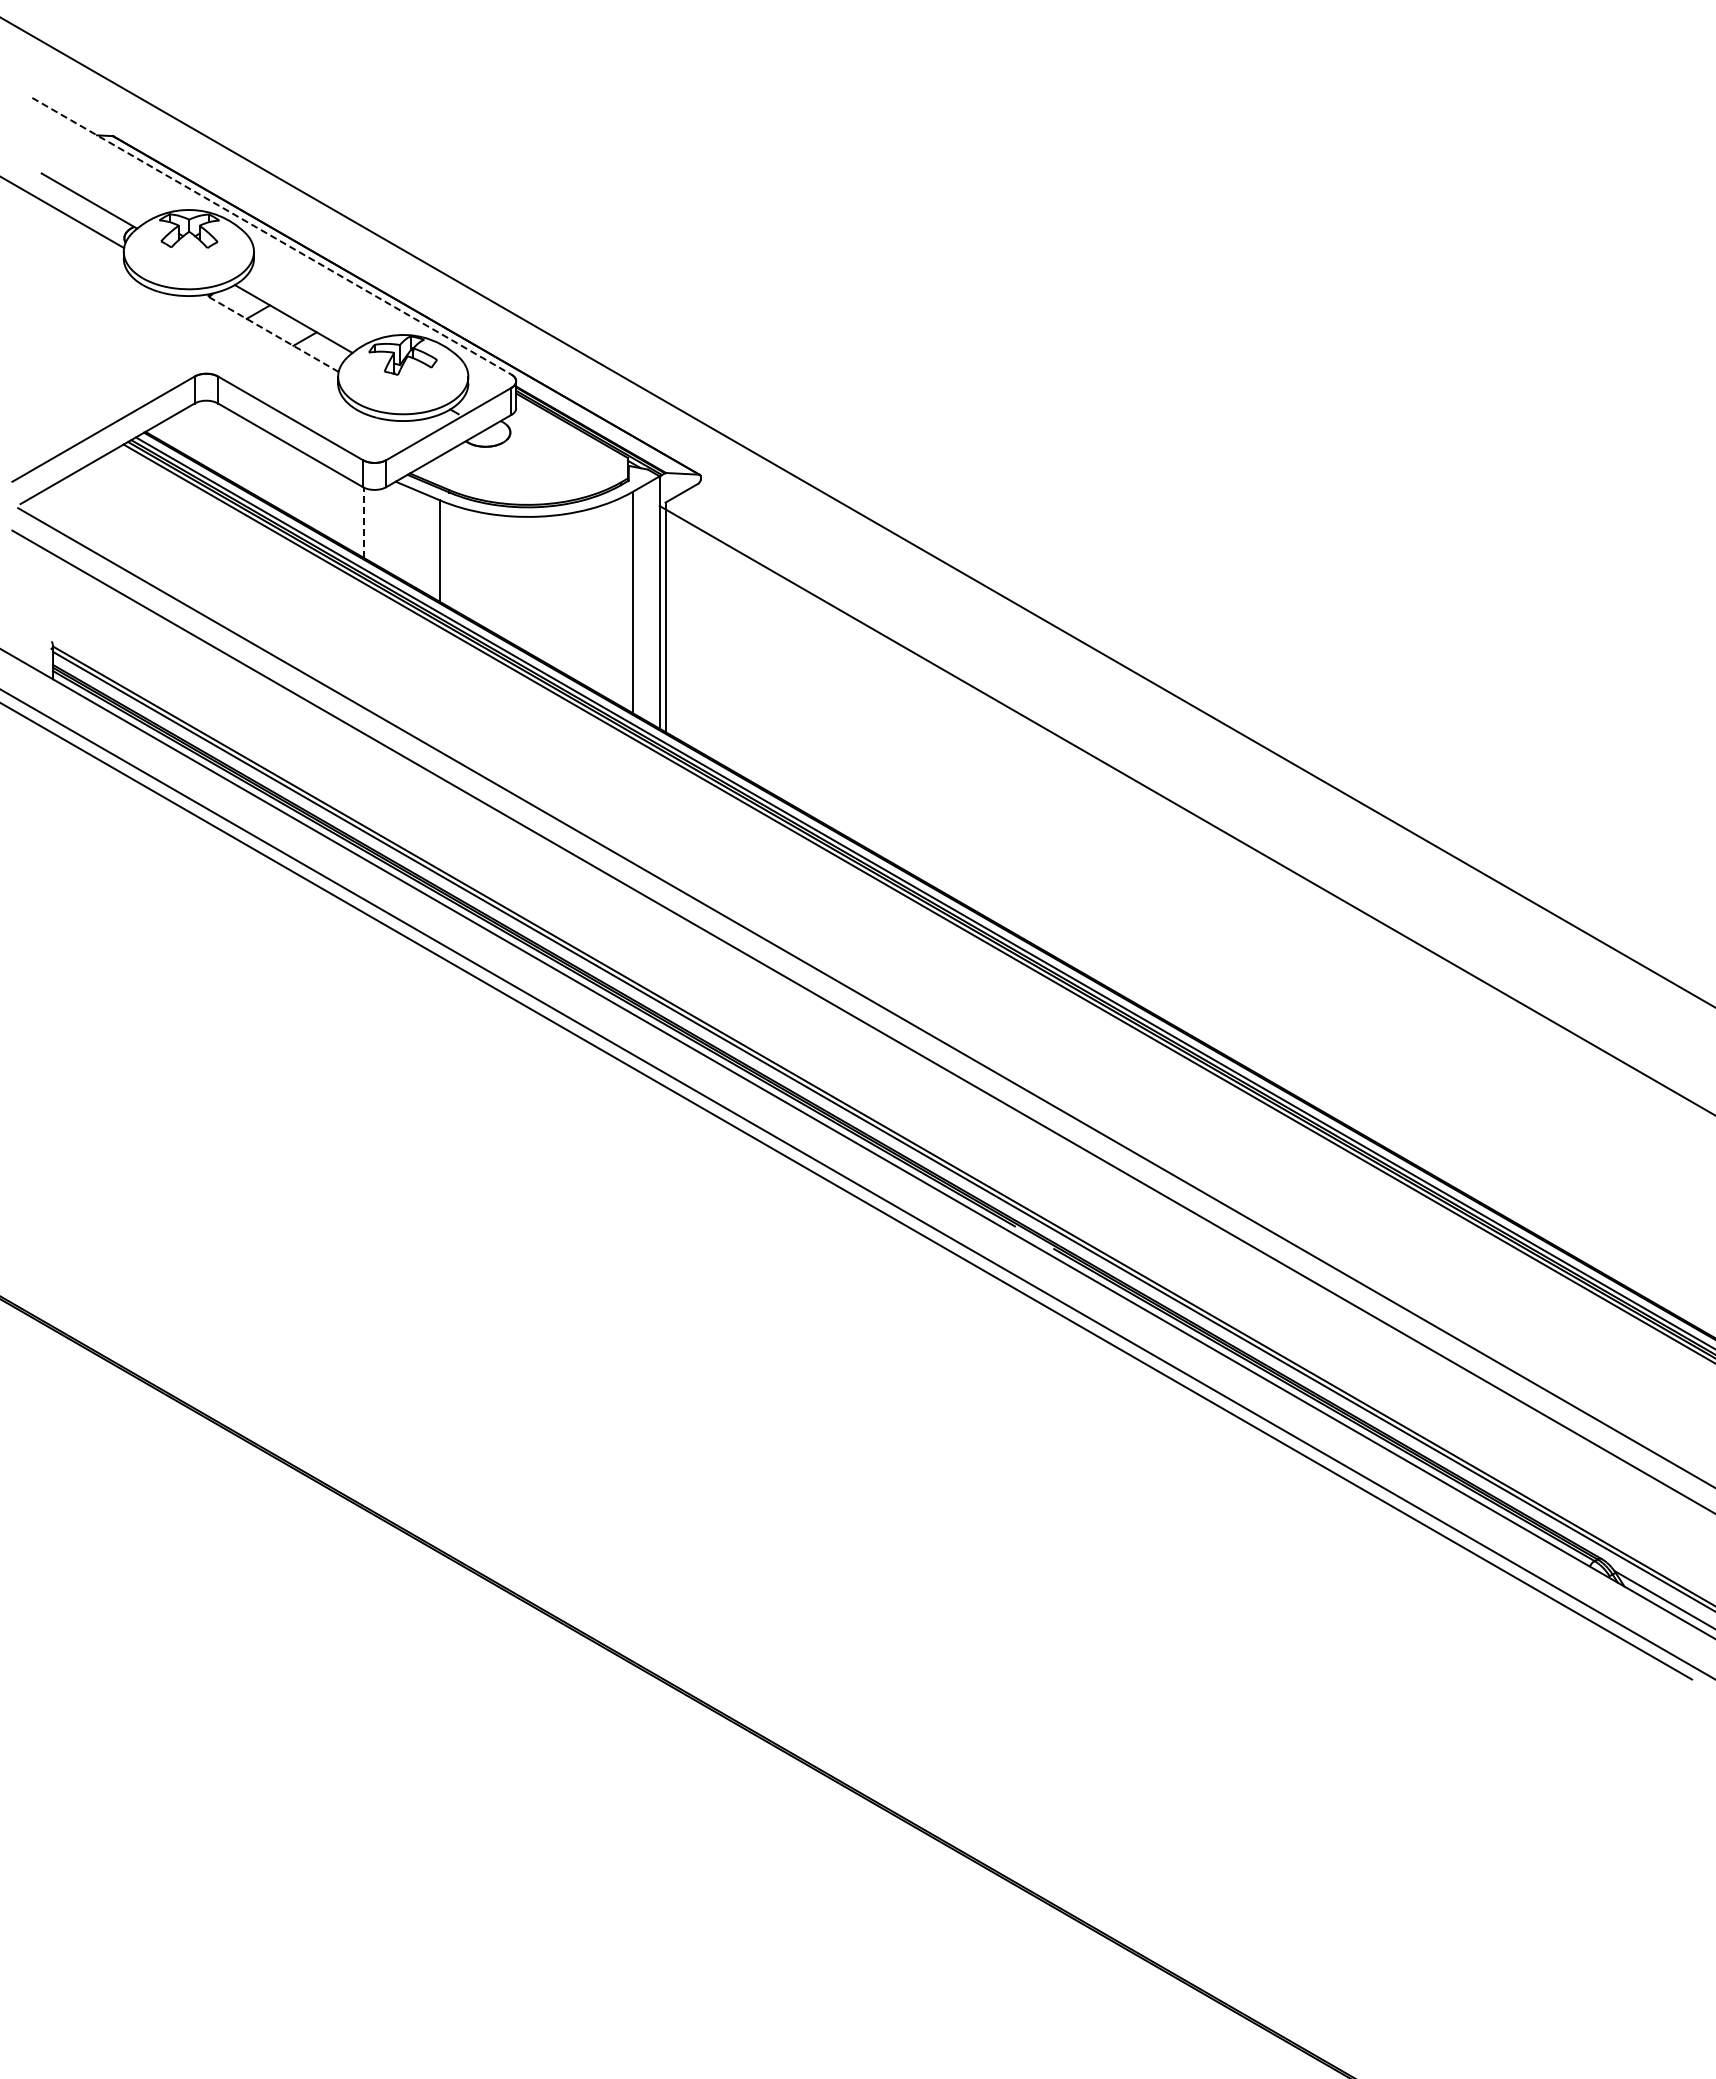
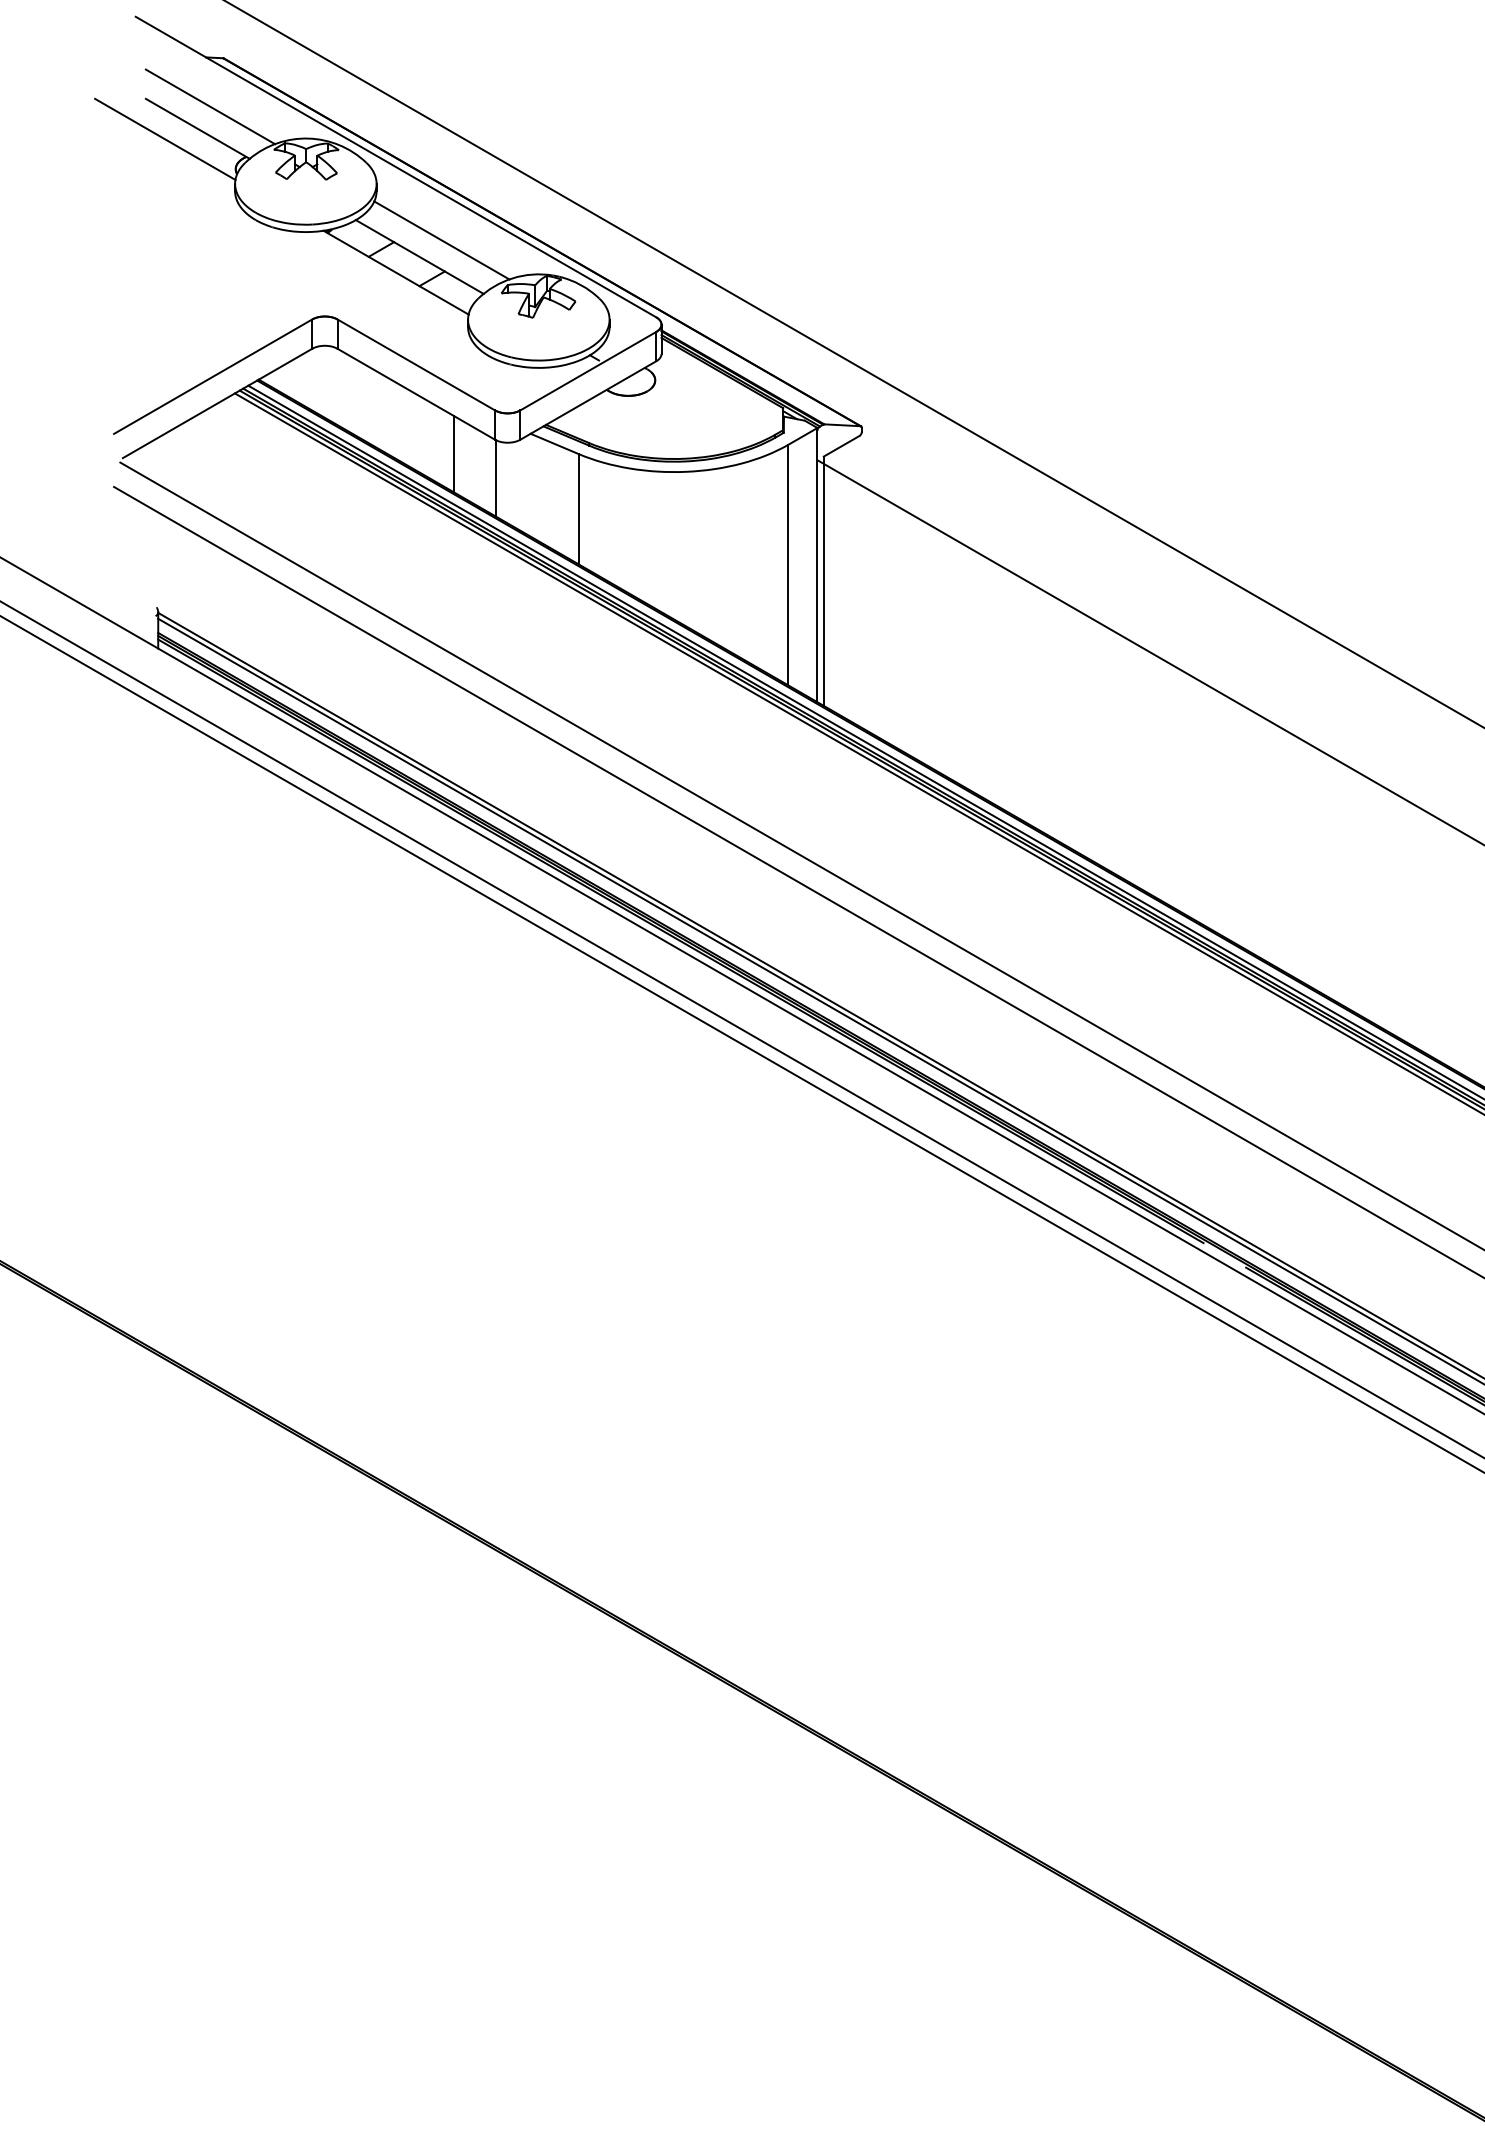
line: (100, 180) -> (209, 106), added
line: (271, 236) -> (395, 167), dashed -> solid
line: (313, 303) -> (441, 240), added
line: (271, 333) -> (395, 272), dashed -> solid
line: (324, 500) -> (453, 454), added
line: (363, 522) -> (495, 478), dashed -> solid

